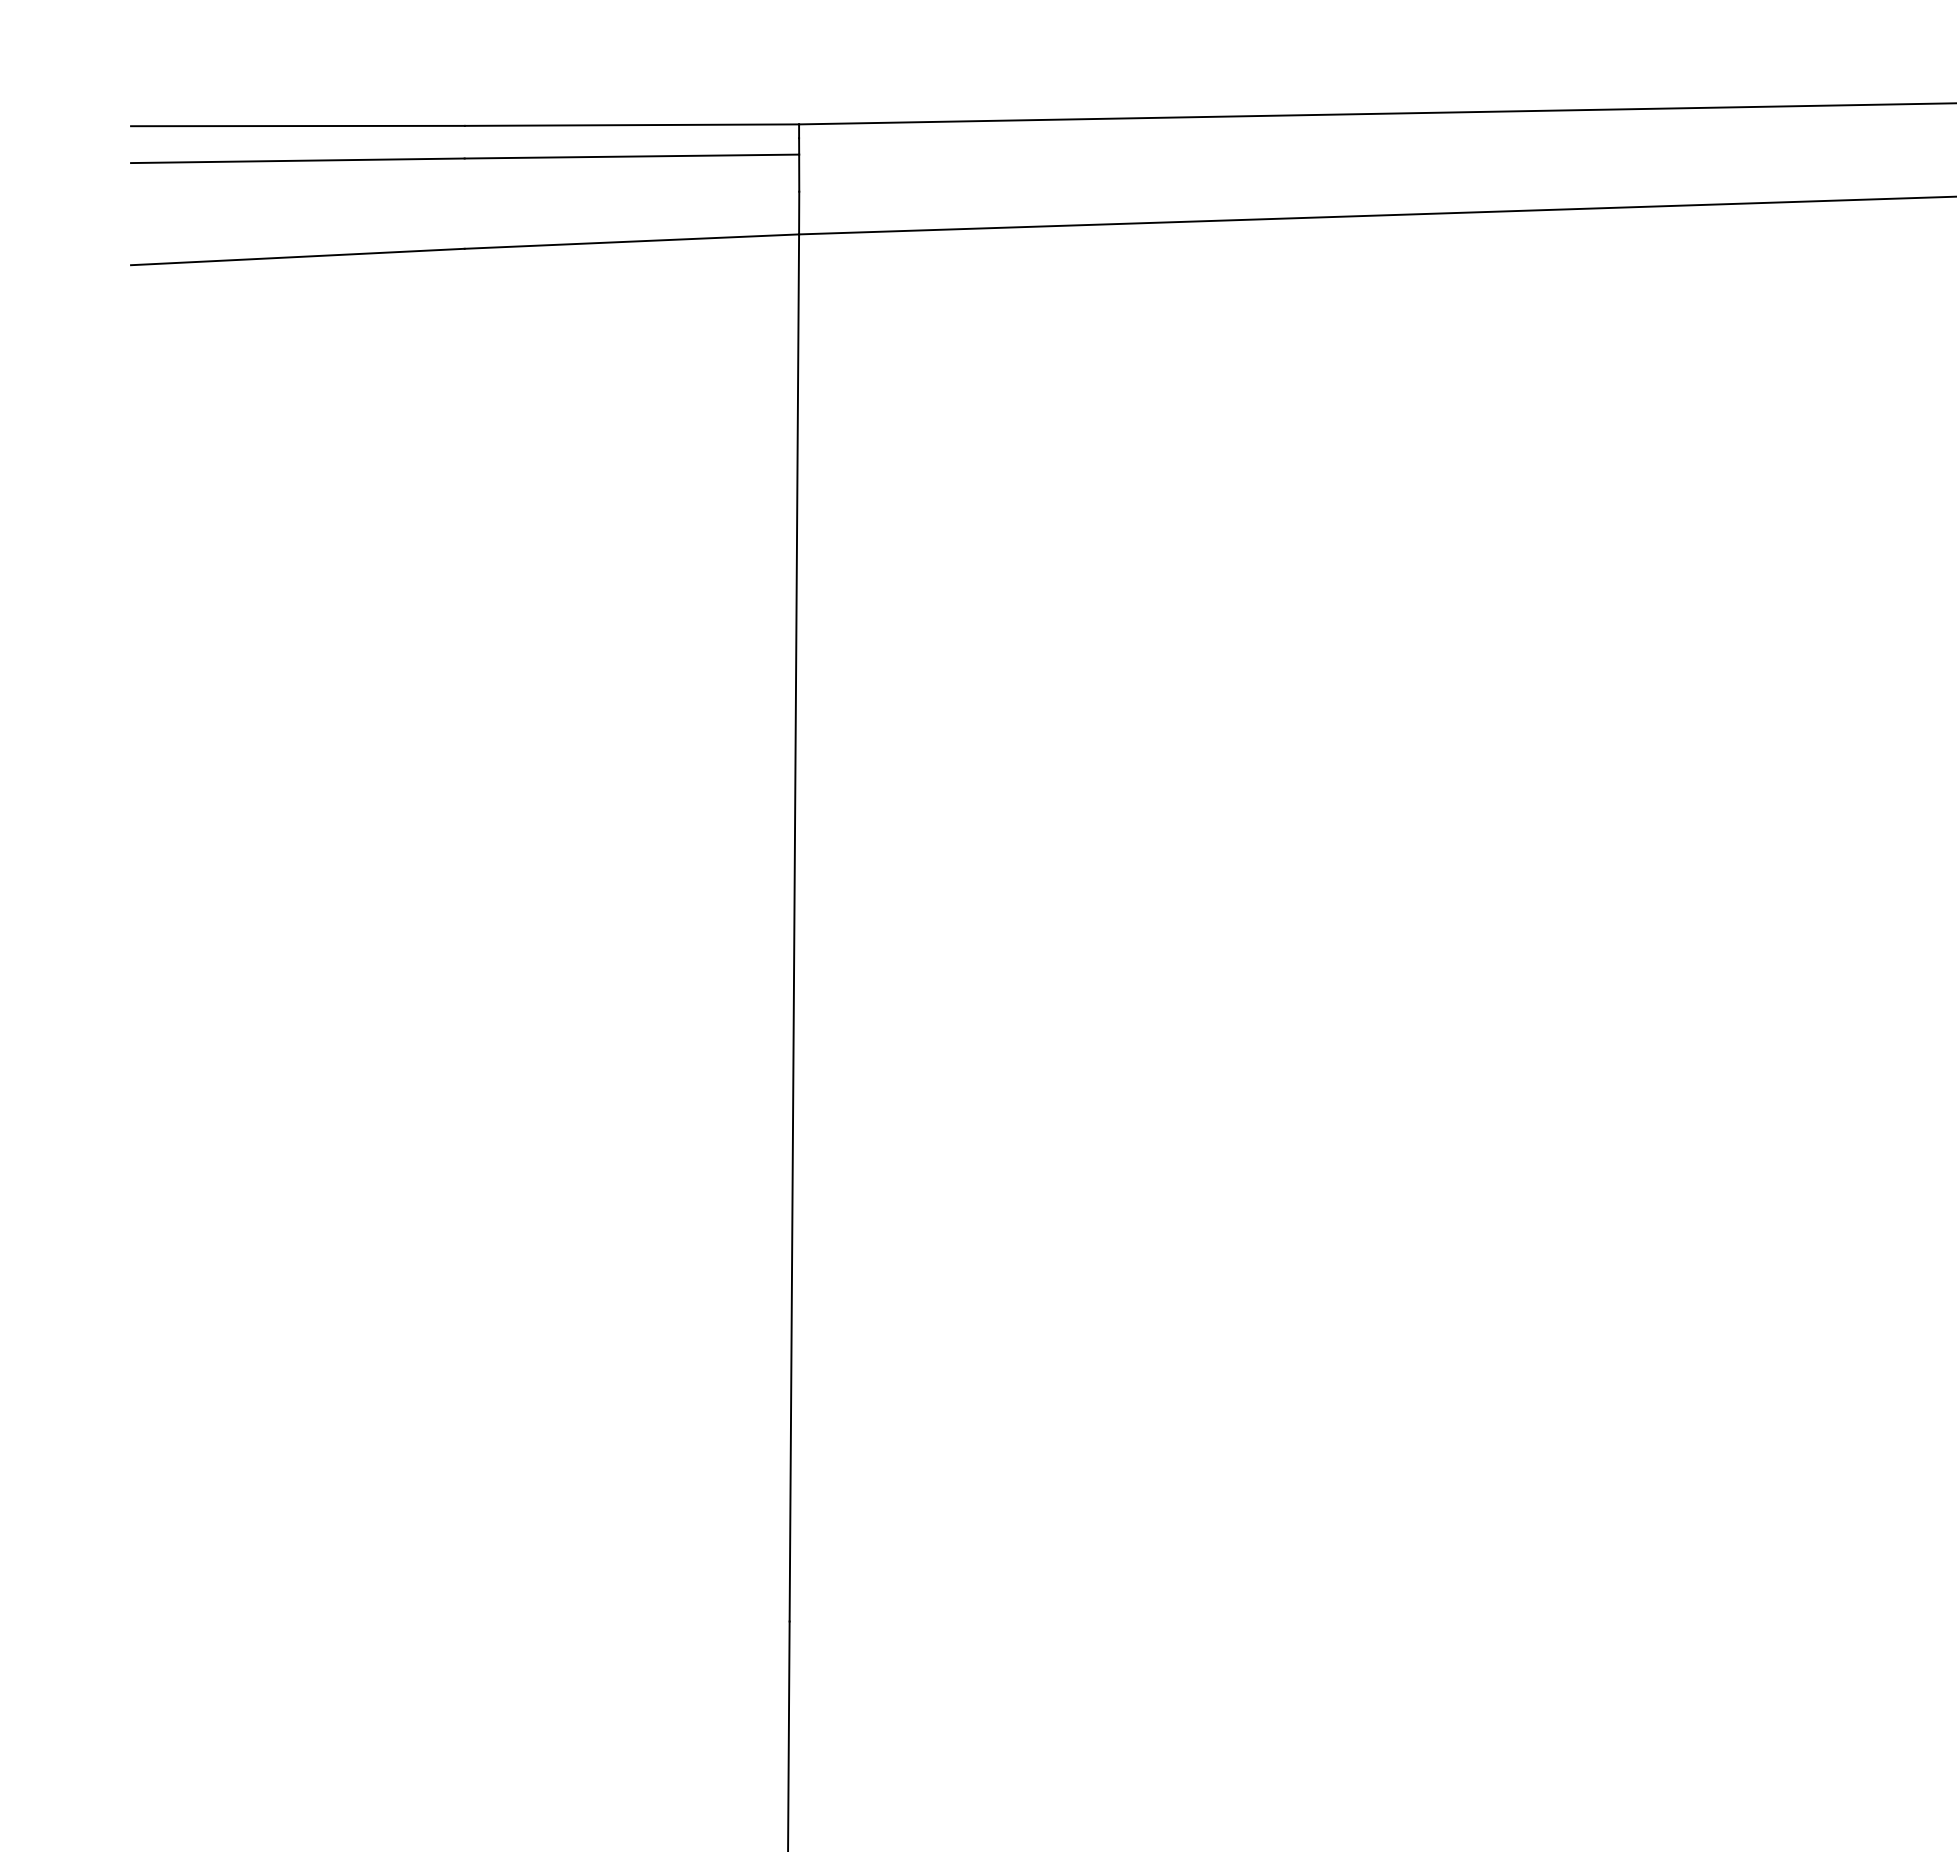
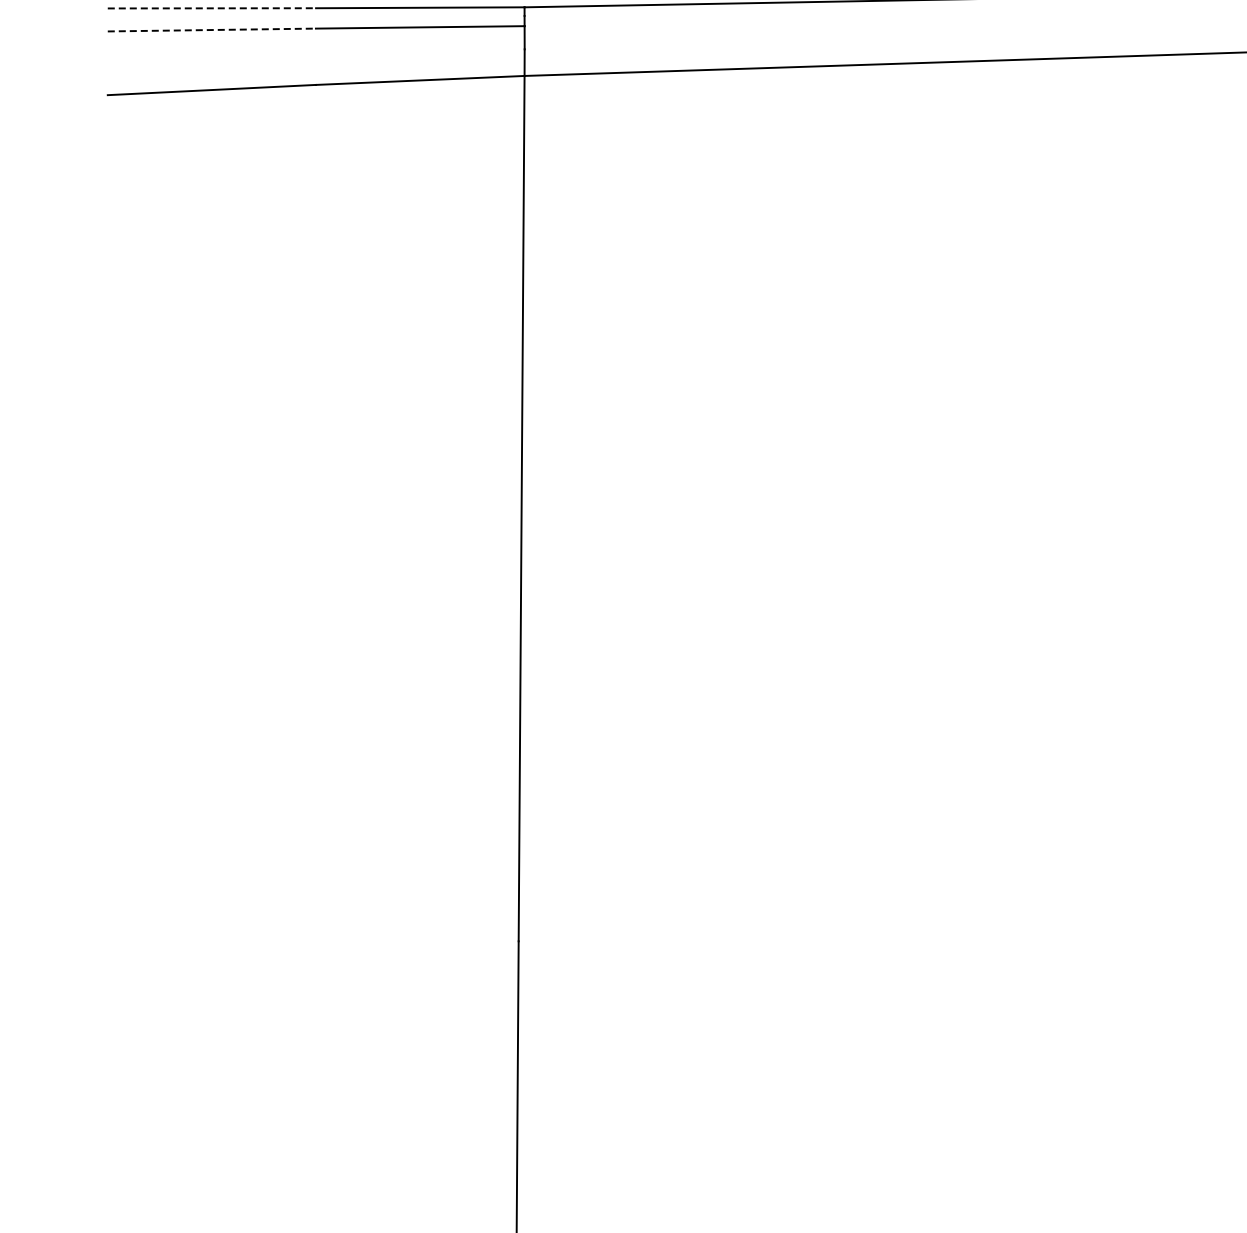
line: (298, 126) -> (212, 8), solid -> dashed
line: (298, 161) -> (212, 30), solid -> dashed

